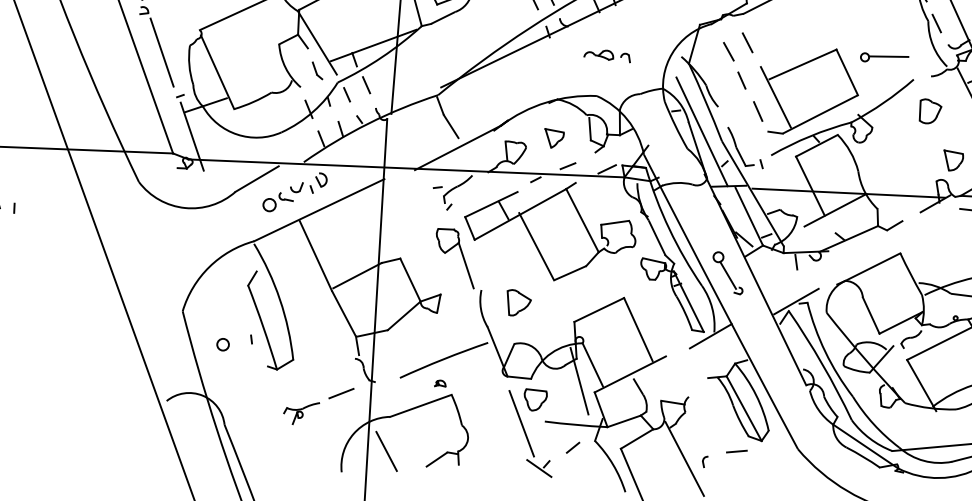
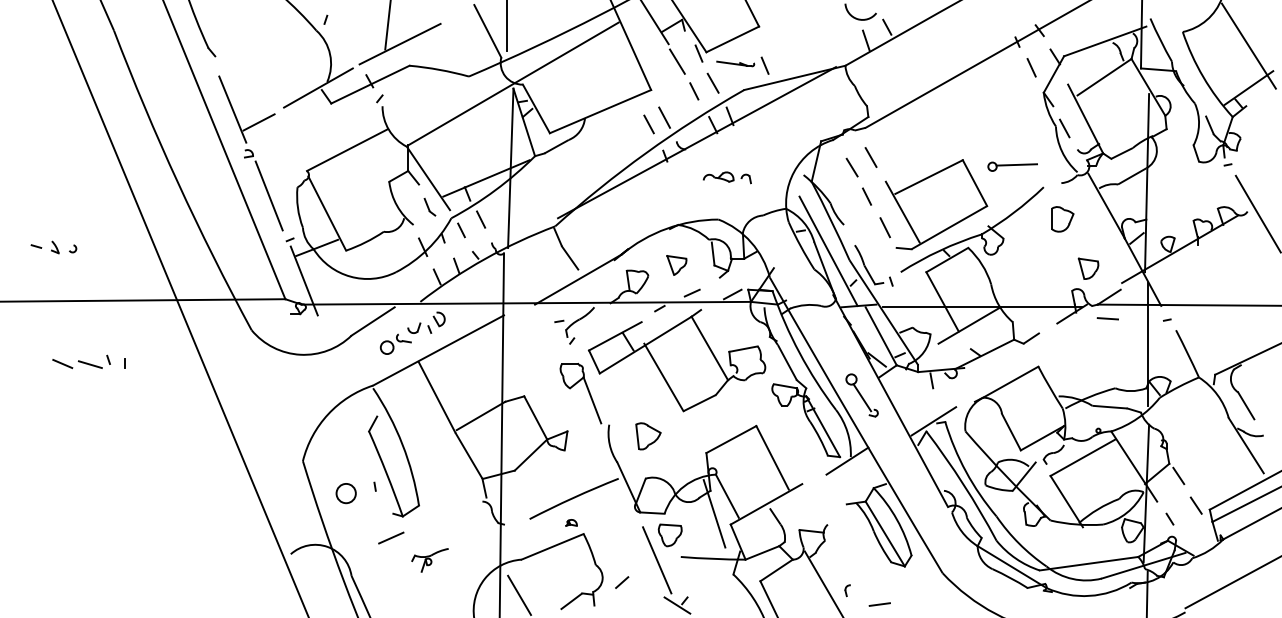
circle: (222, 344) -> (345, 493), size x1.6
line: (341, 393) -> (391, 537), moved
line: (573, 447) -> (622, 582), moved
line: (736, 451) -> (879, 604), moved

